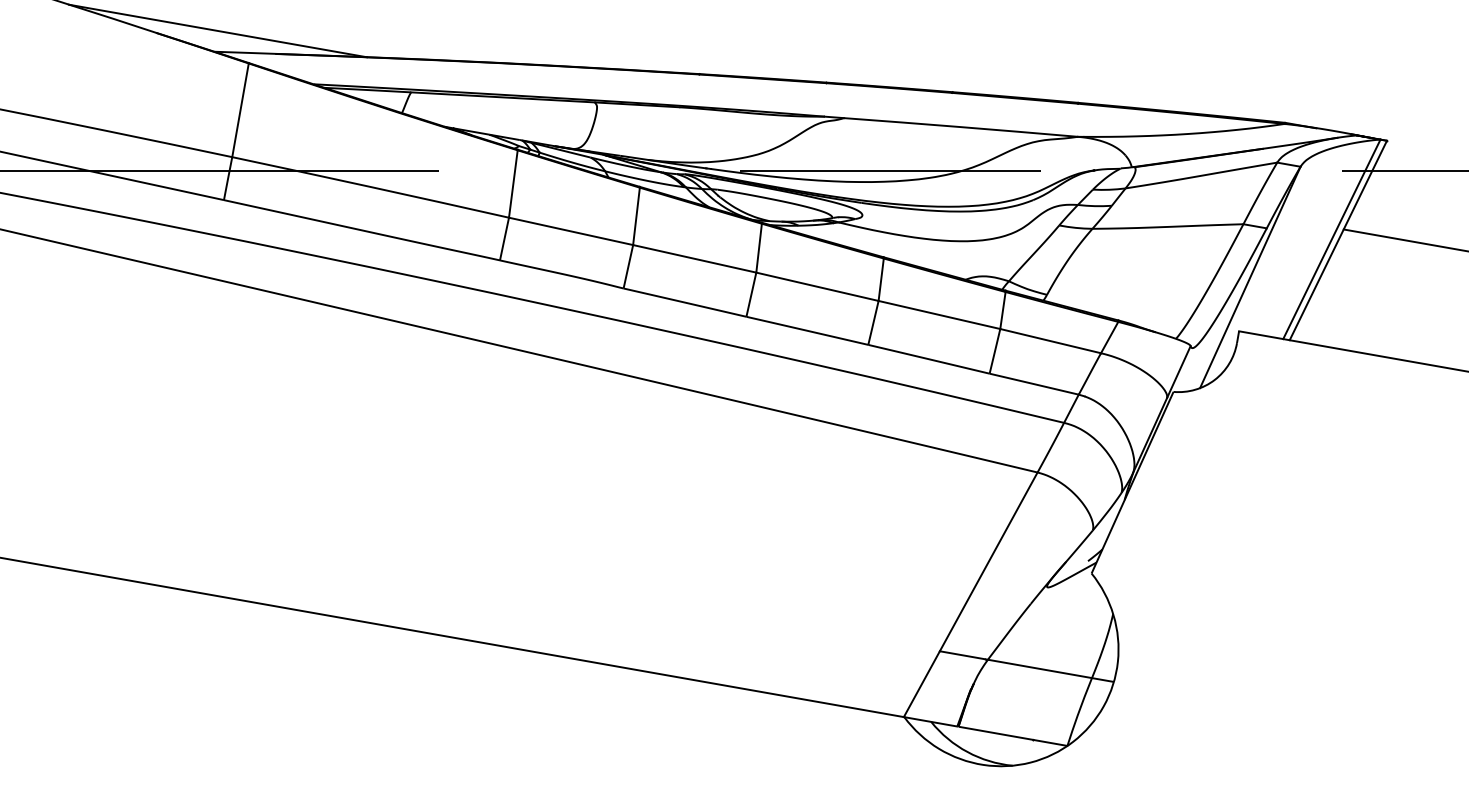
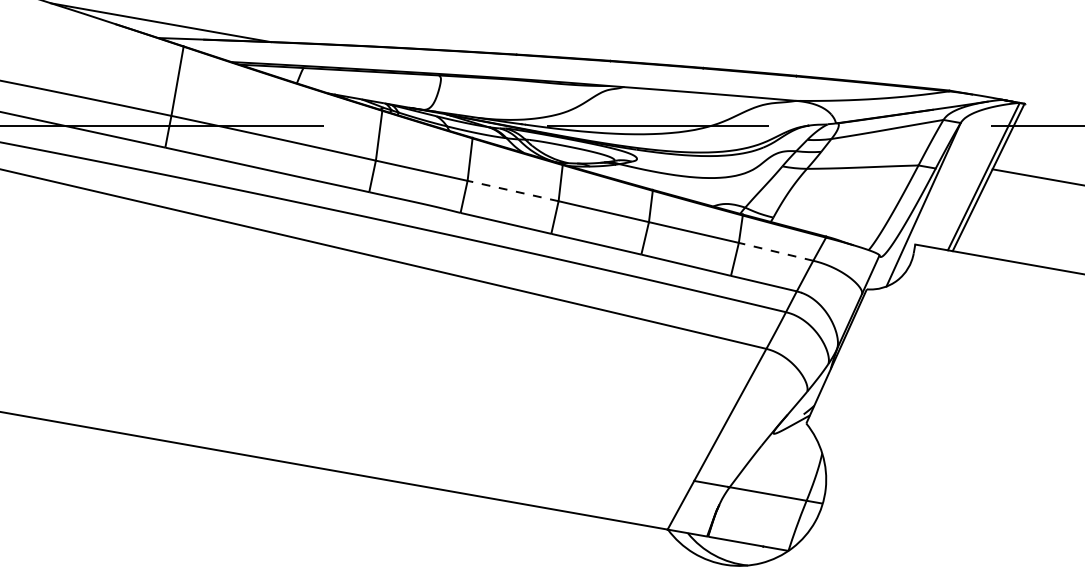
line: (694, 258) -> (512, 190), solid -> dashed
line: (1050, 341) -> (775, 252), solid -> dashed

